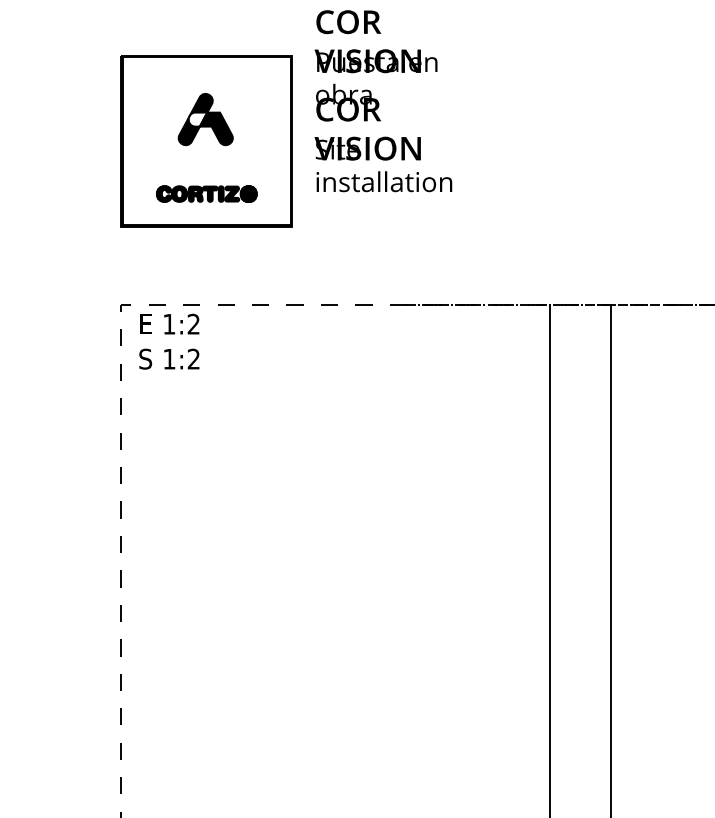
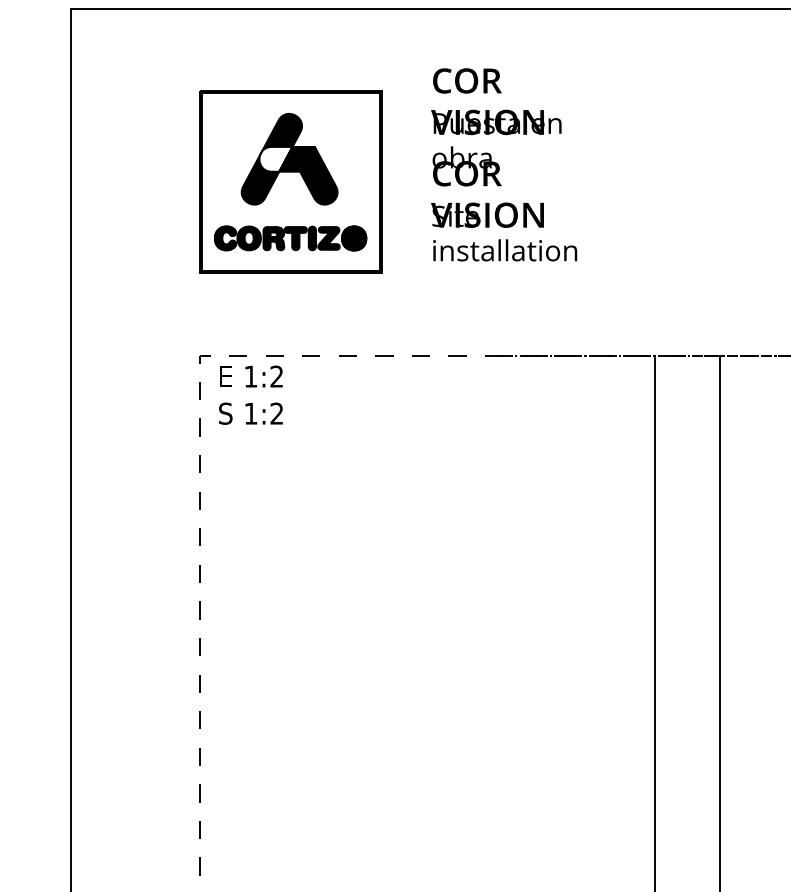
text: (383, 100) -> (504, 164), moved
part: (205, 119) -> (289, 159), size x1.67
part: (206, 194) -> (290, 238), size x1.43

